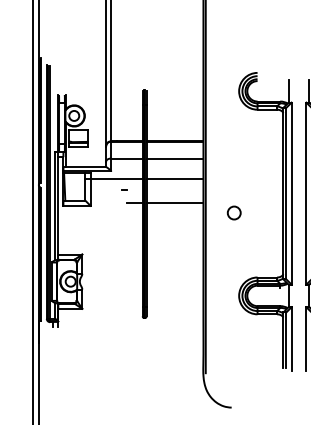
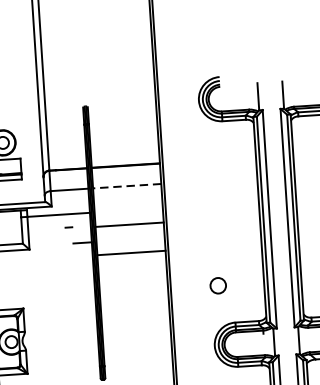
line: (174, 158) -> (126, 186), solid -> dashed
line: (174, 178) -> (129, 224), moved
line: (174, 203) -> (130, 253), moved
circle: (233, 212) -> (217, 285), moved

